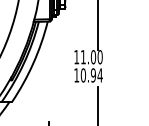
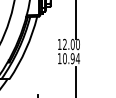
text: (82, 55) -> (64, 43), 11.00 -> 12.00

